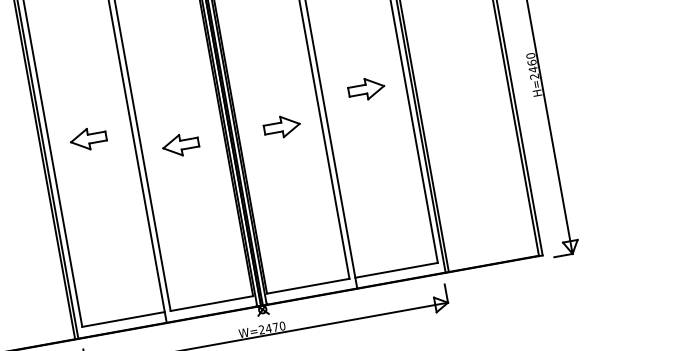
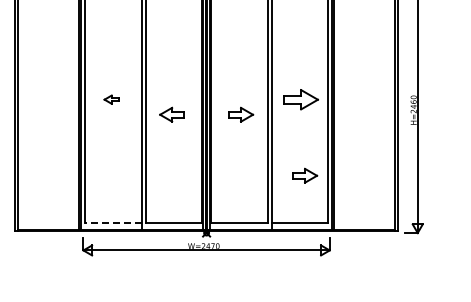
part: (366, 88) -> (301, 99), size x1.4
part: (87, 138) -> (111, 99), size x0.6
part: (392, 199) -> (305, 175), added
line: (123, 318) -> (113, 222), solid -> dashed

